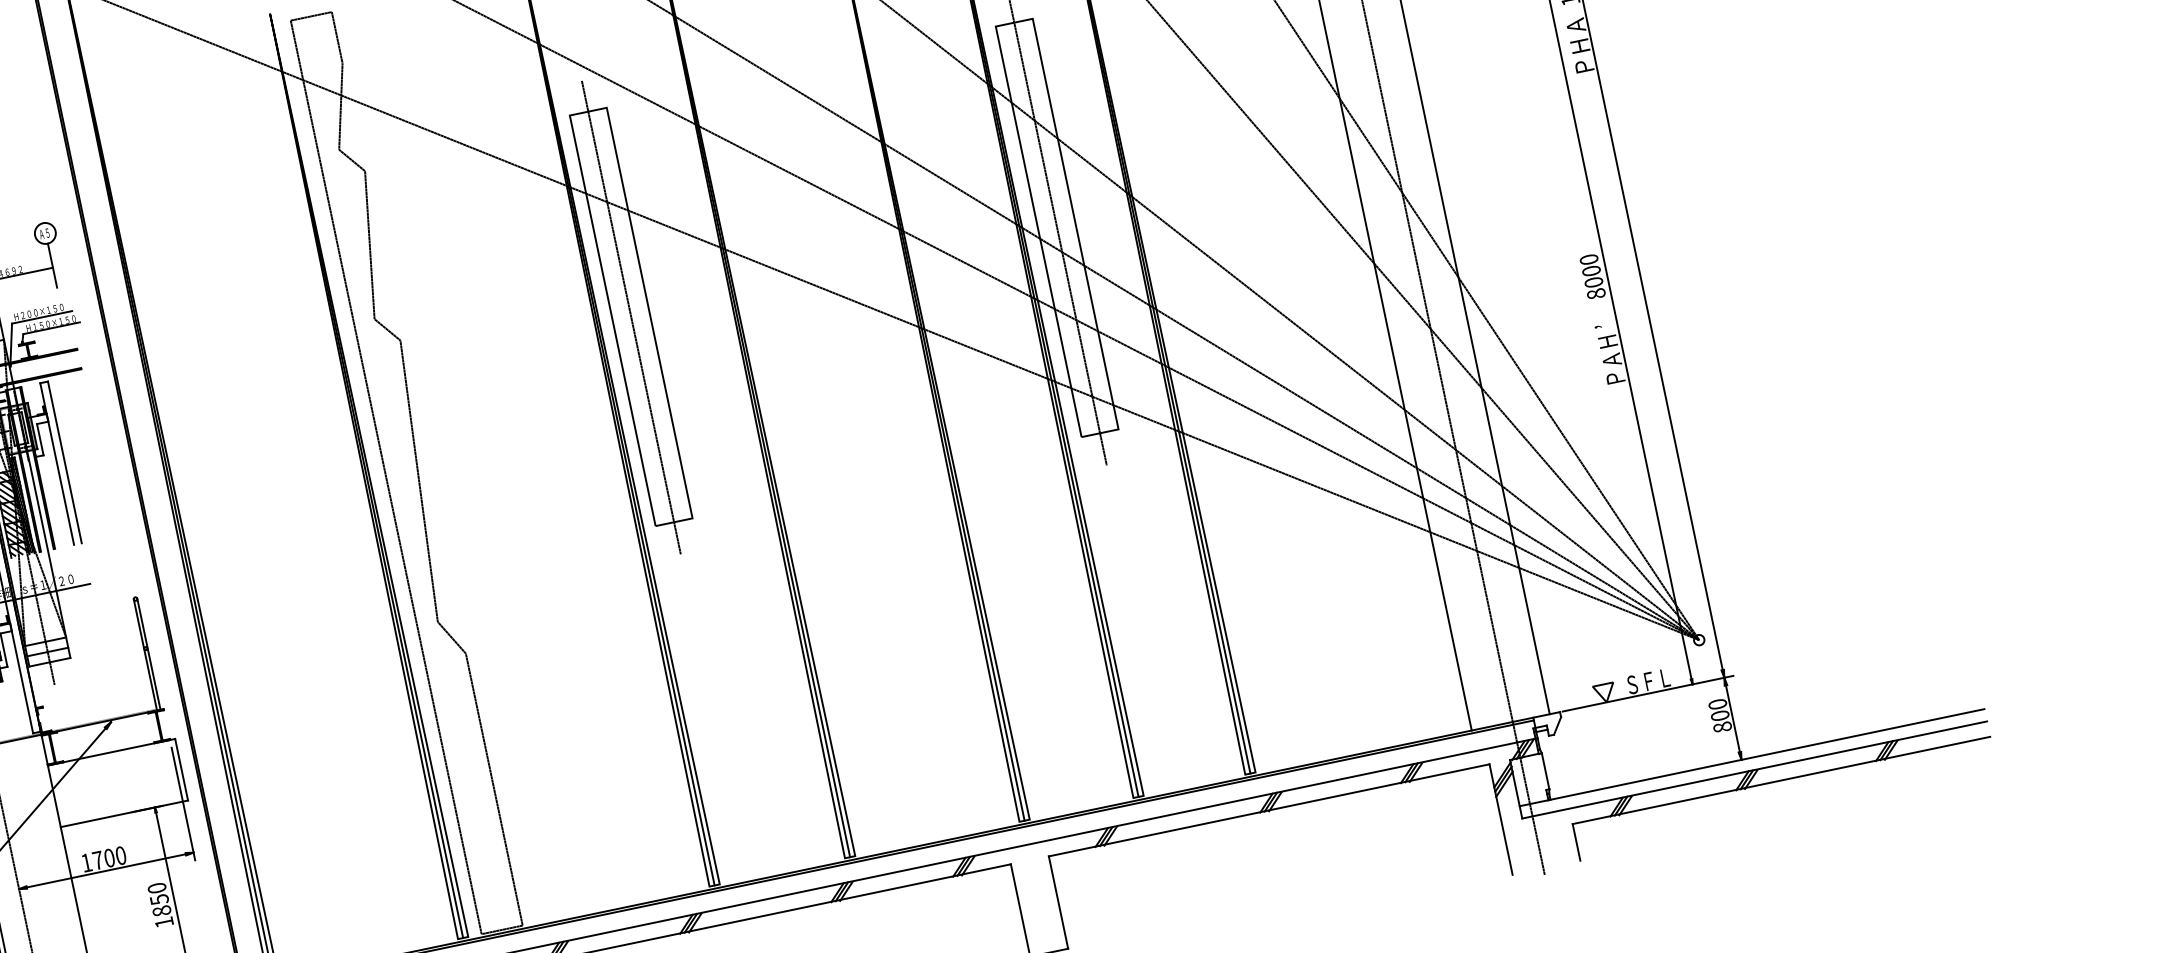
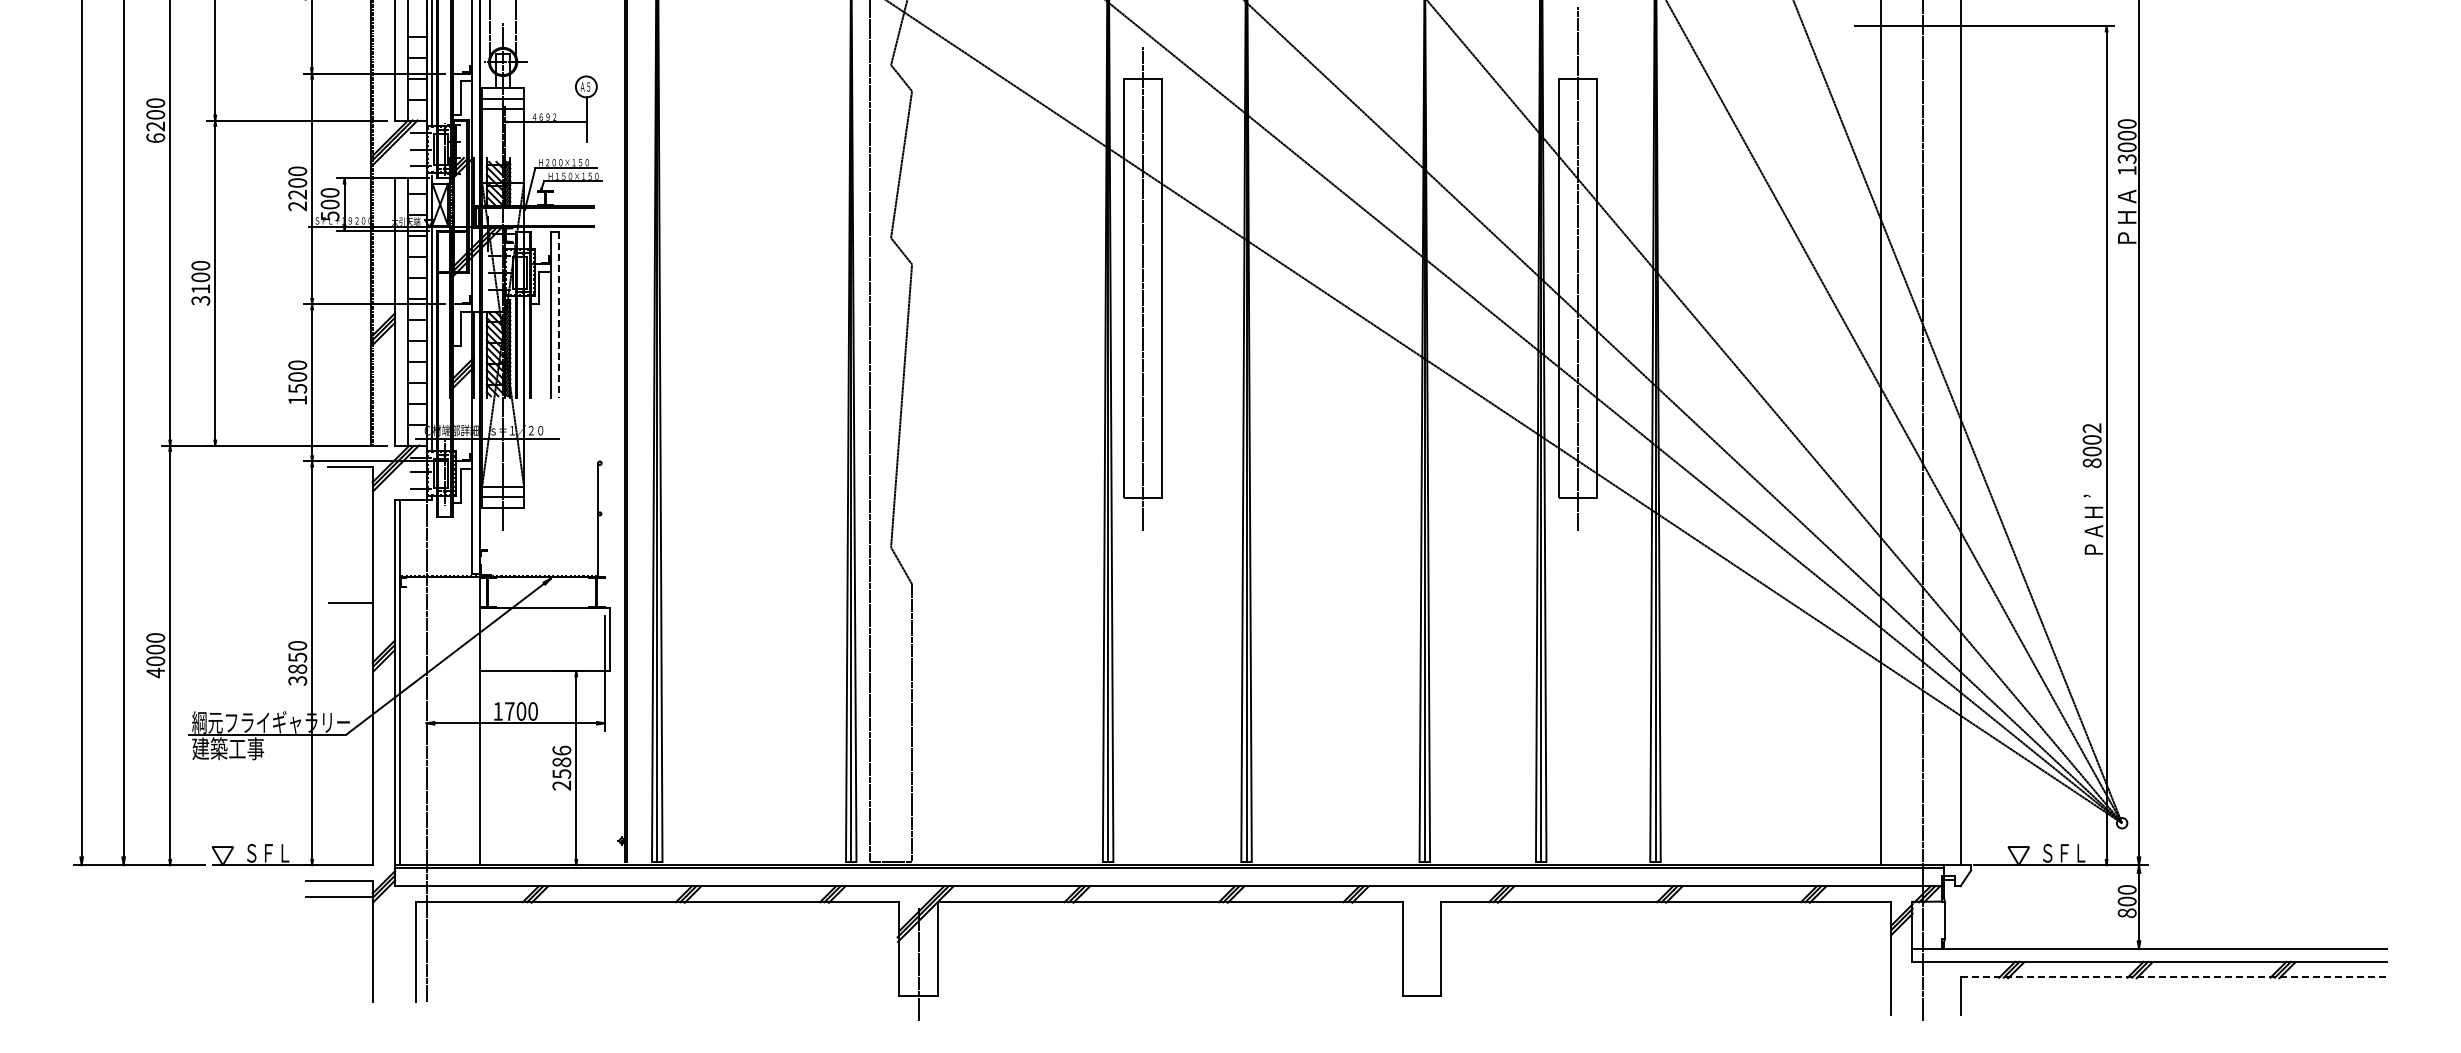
text: (1588, 260) -> (2091, 428), 8000 -> 8002
line: (64, 462) -> (558, 315), solid -> dashed
line: (148, 653) -> (601, 519), removed
line: (1782, 780) -> (2174, 977), solid -> dashed
text: (160, 904) -> (561, 767), 1850 -> 2586

